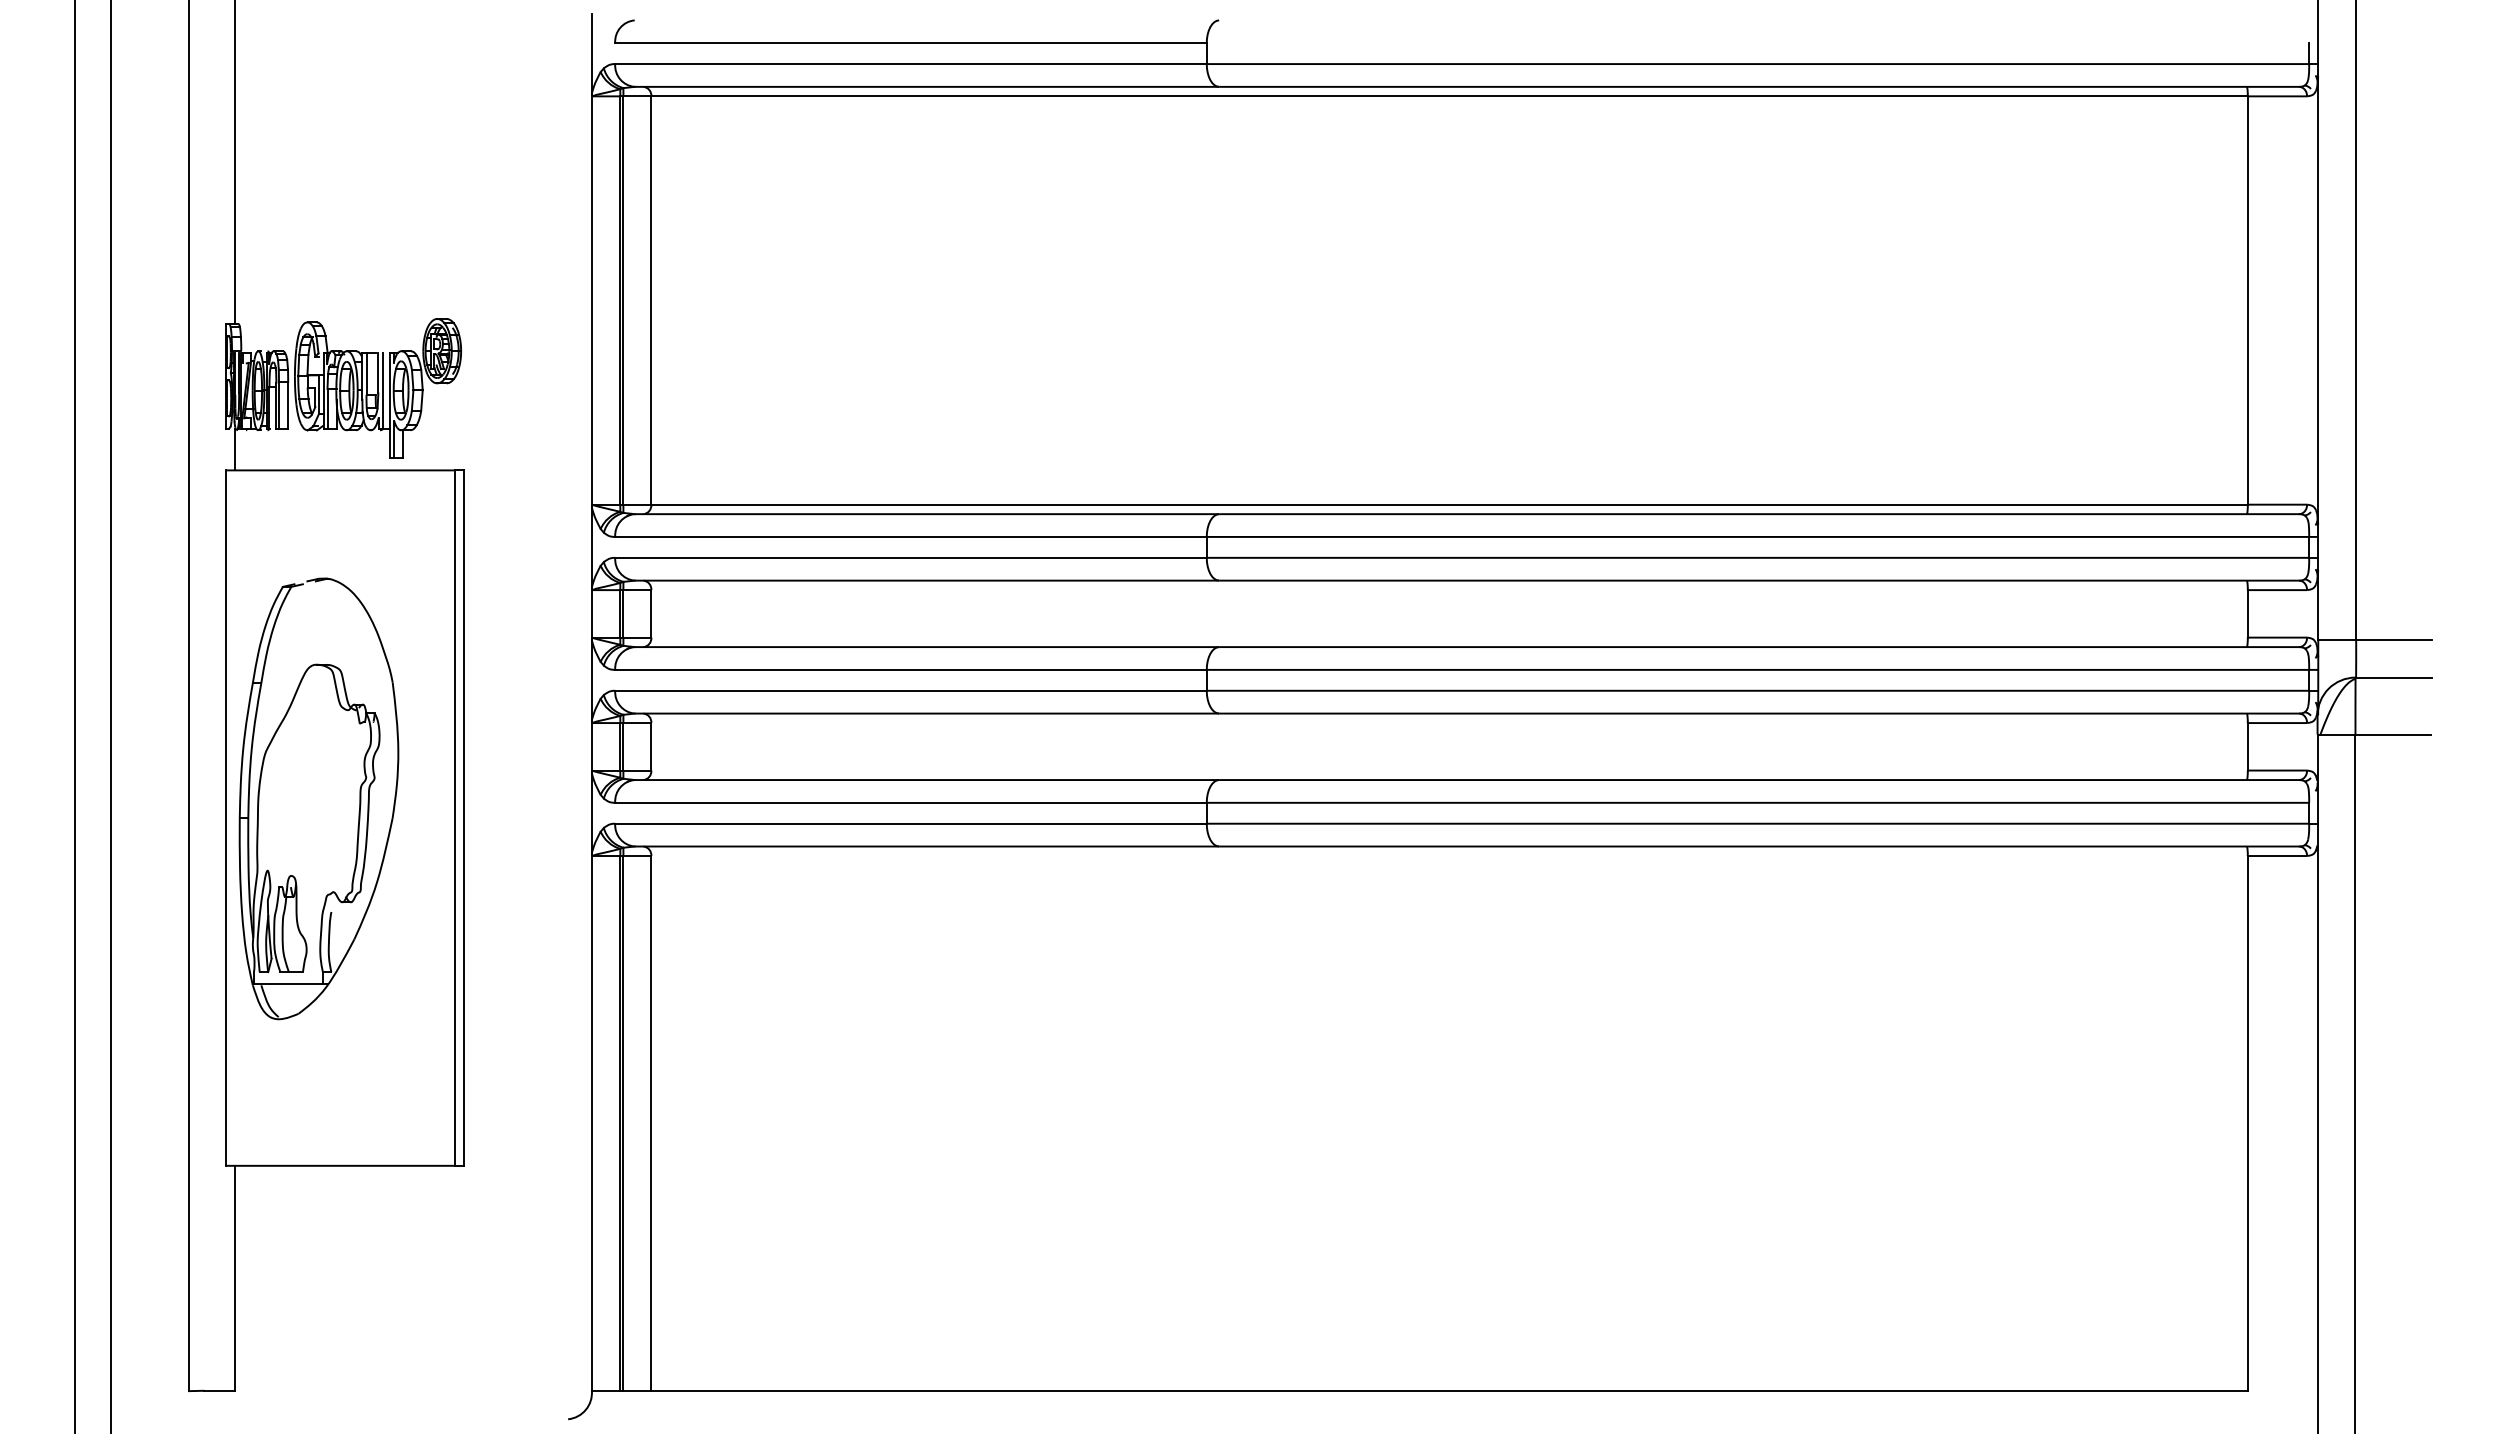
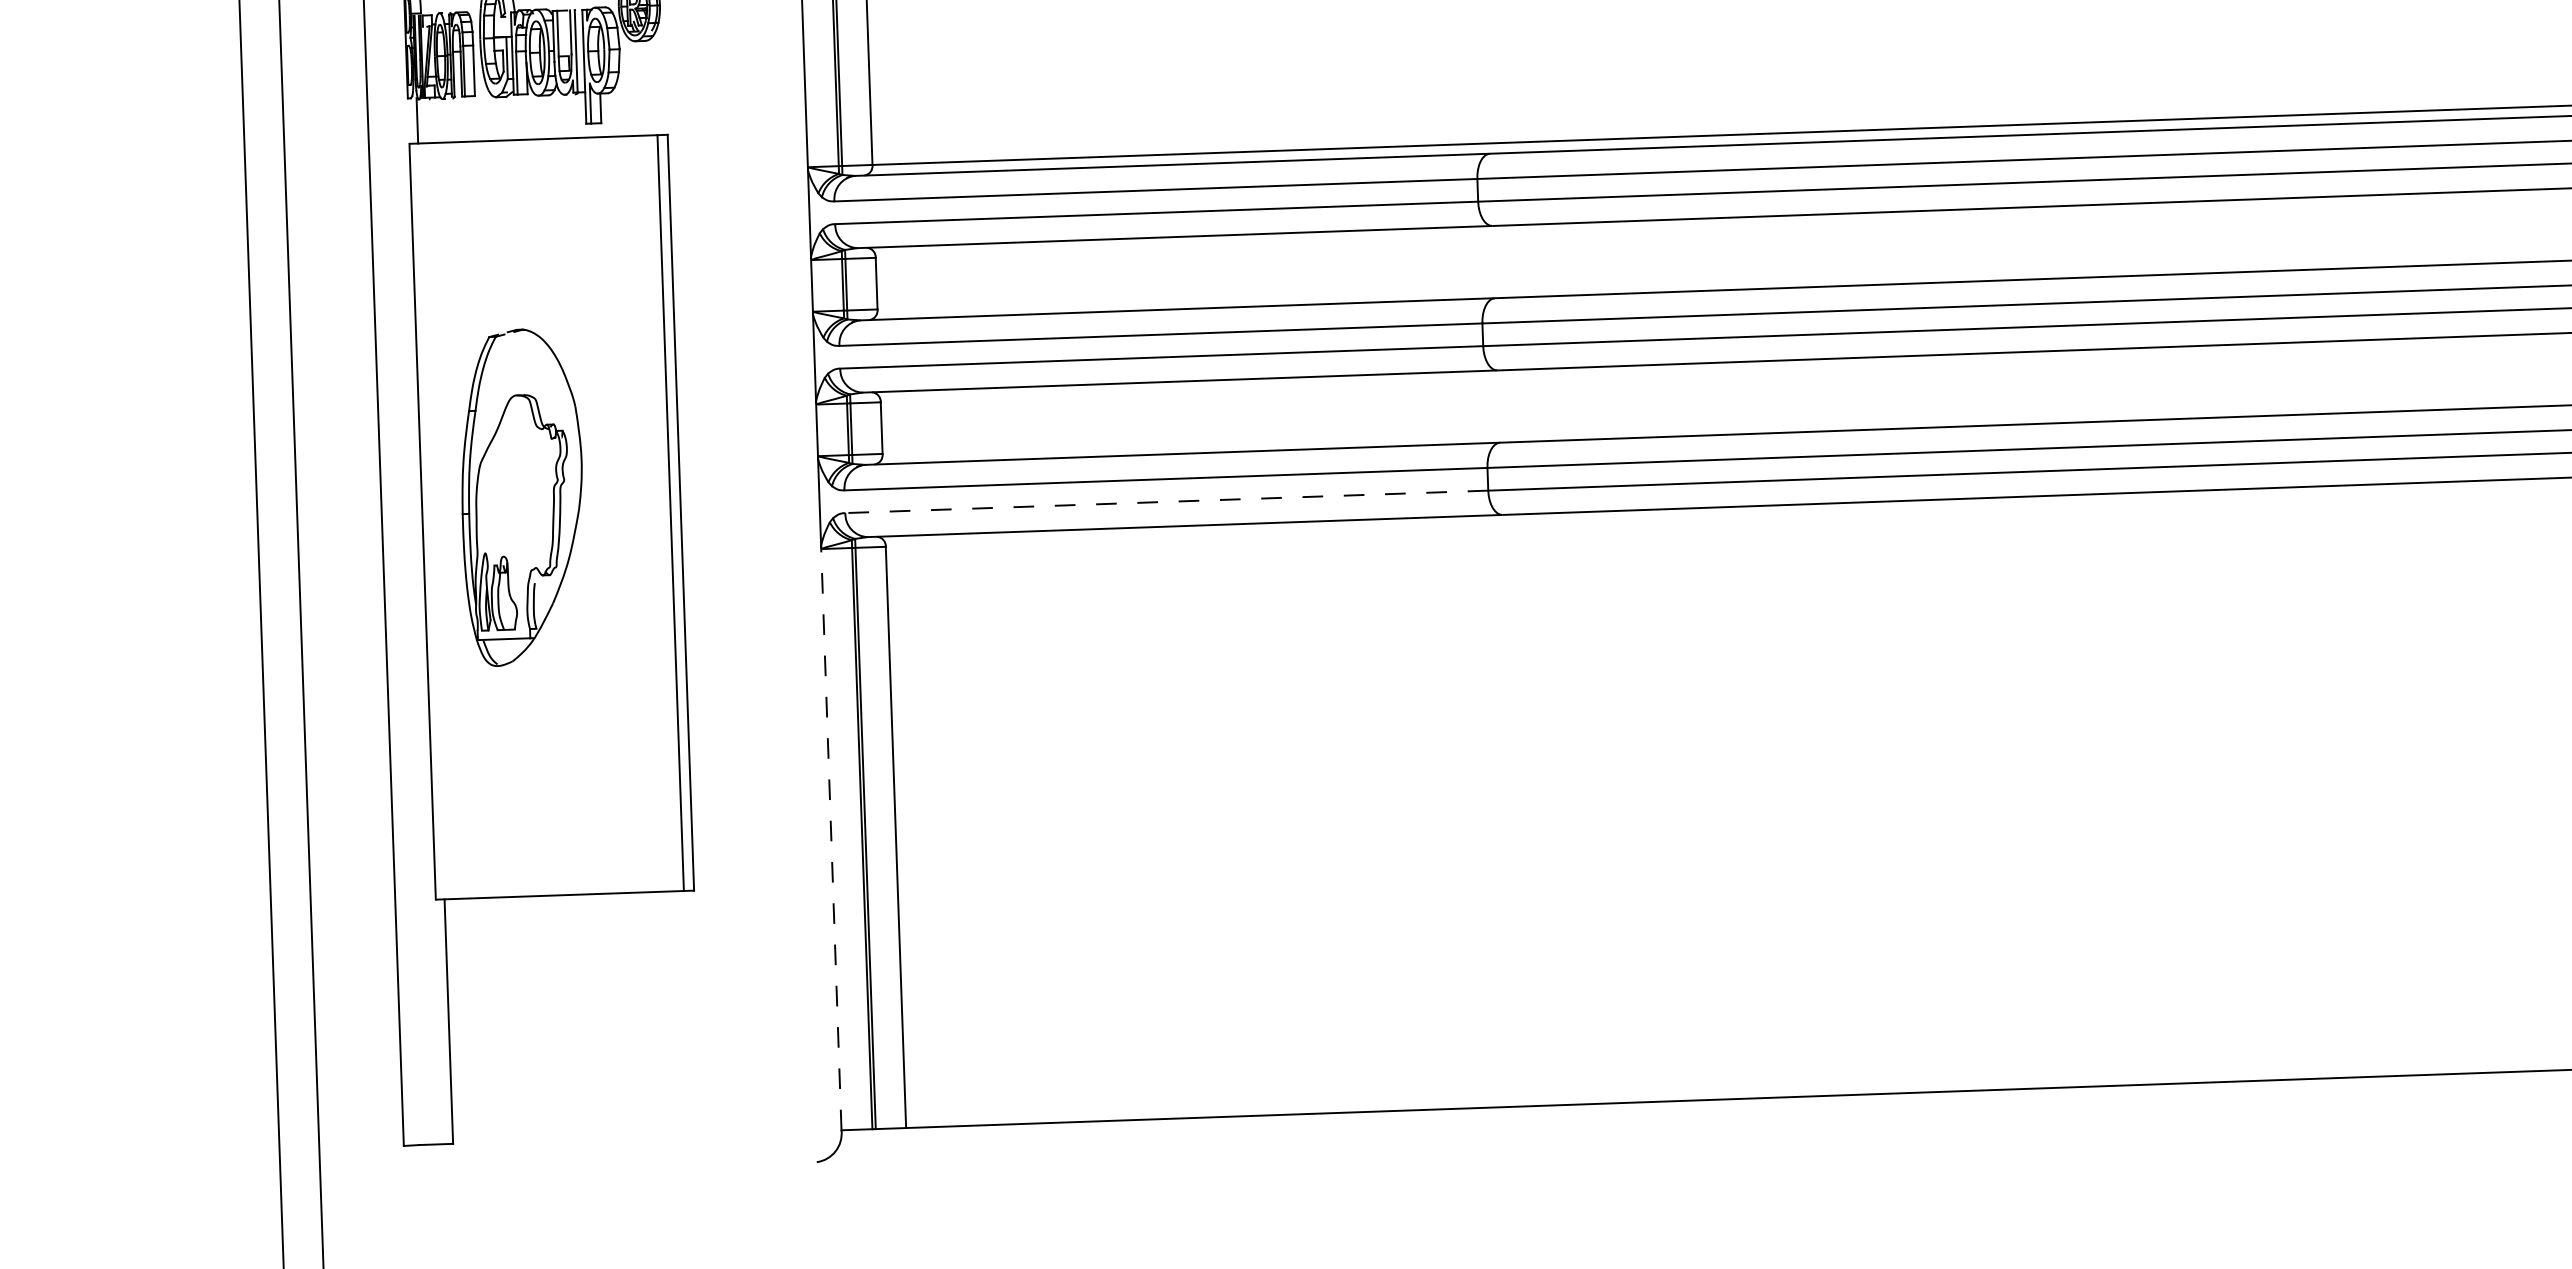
part: (318, 798) -> (521, 496), size x0.7
line: (911, 823) -> (1167, 501), solid -> dashed
line: (591, 1121) -> (830, 837), solid -> dashed

